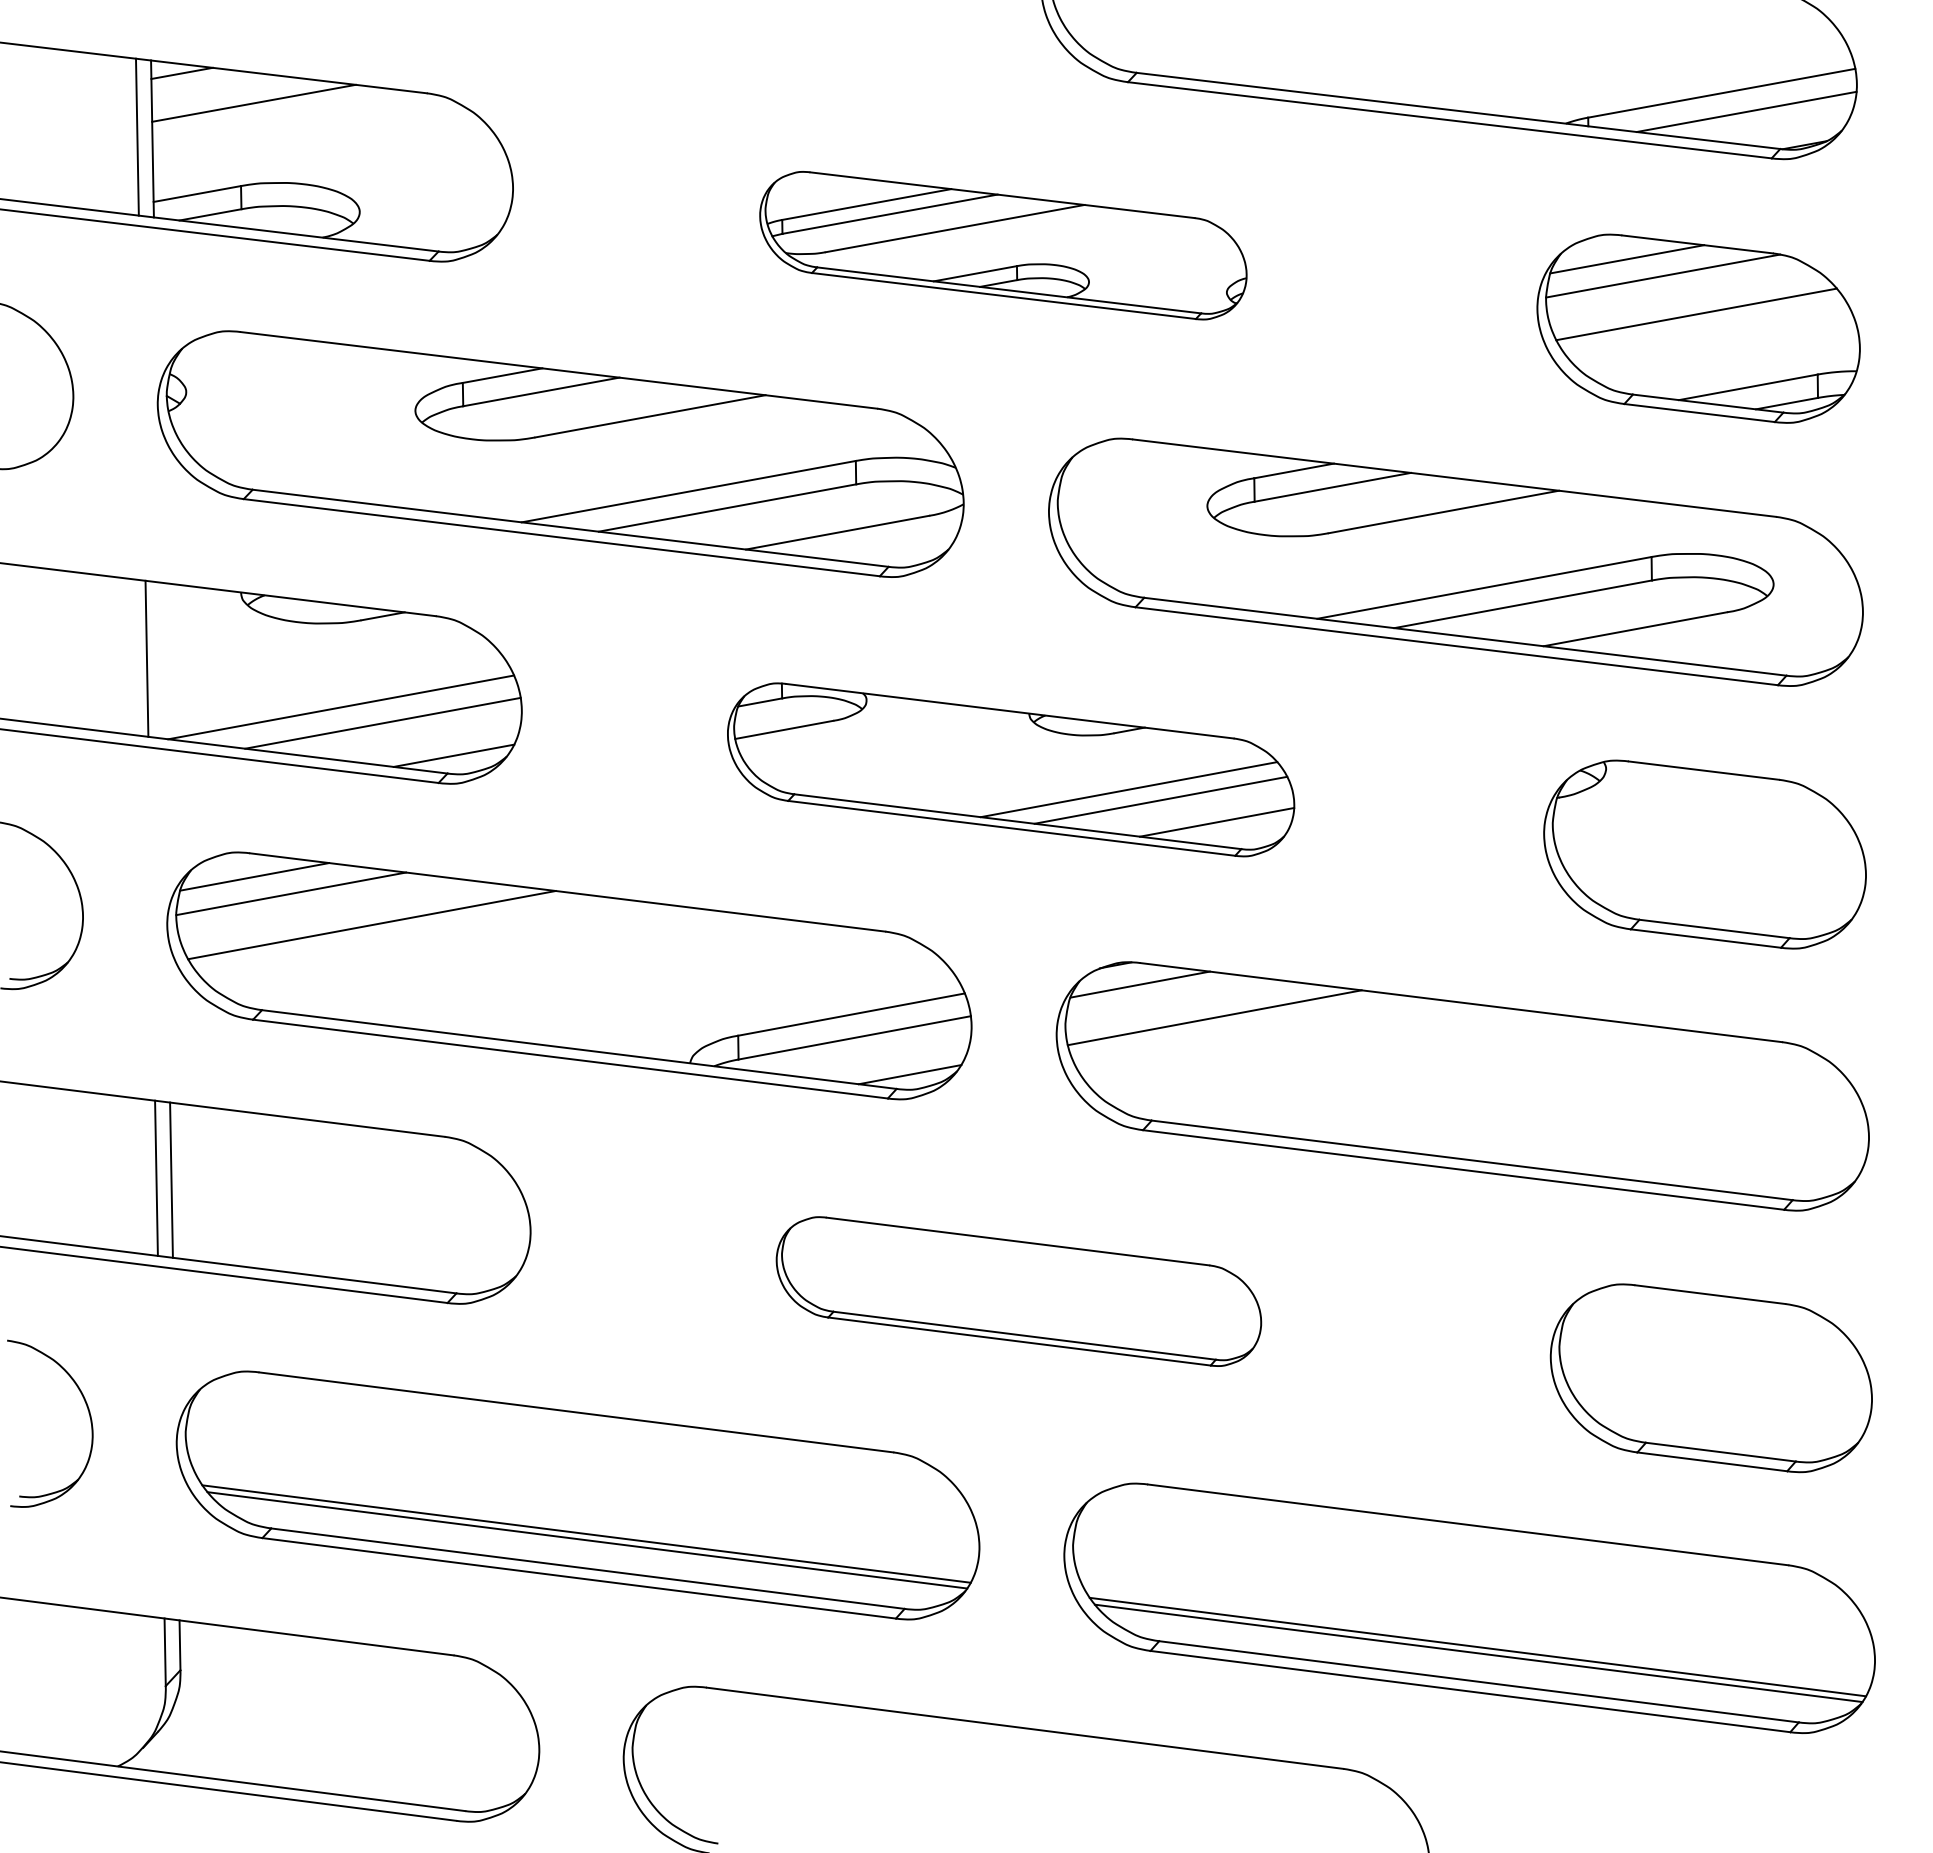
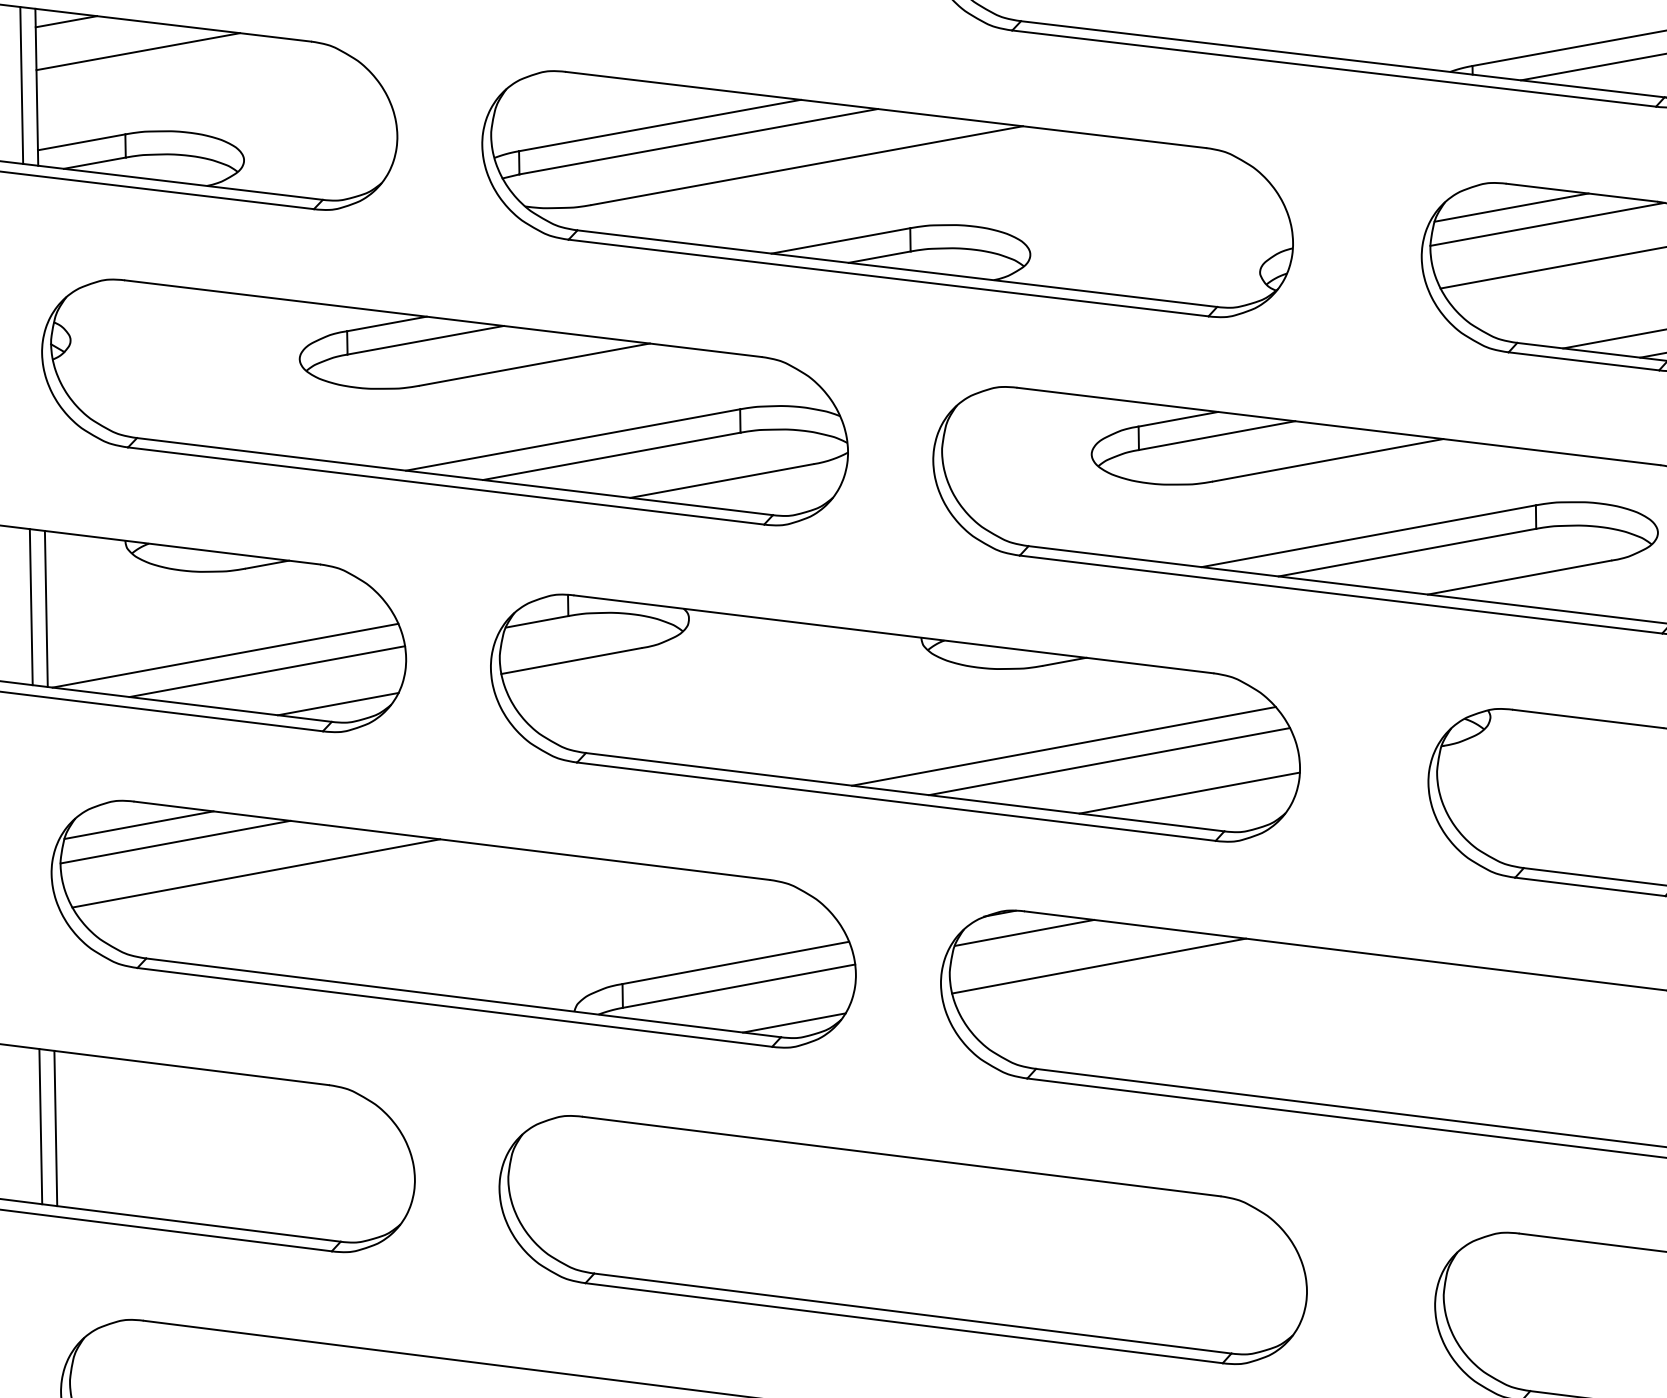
part: (1003, 245) -> (887, 193), size x1.67
line: (161, 660) -> (45, 608), added
part: (1010, 769) -> (894, 717), size x1.43
part: (1018, 1291) -> (902, 1239), size x1.67

